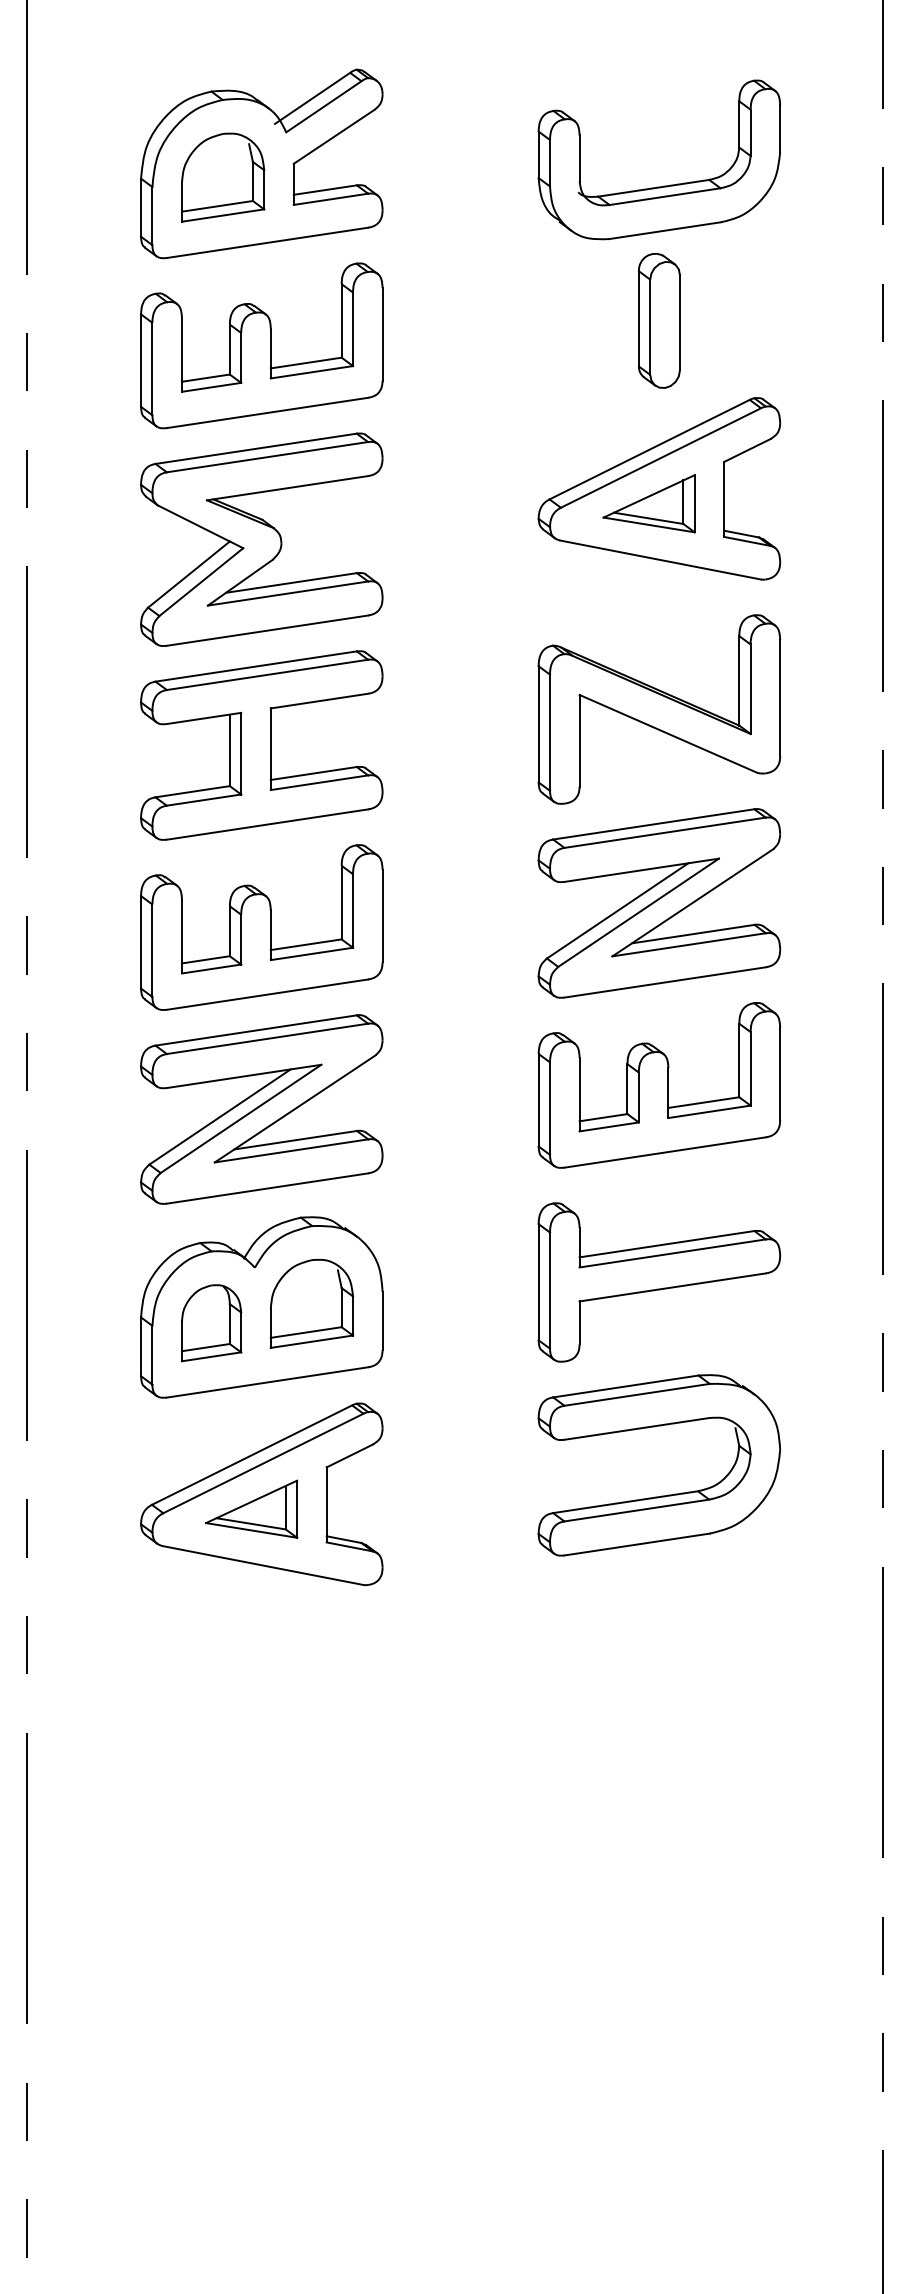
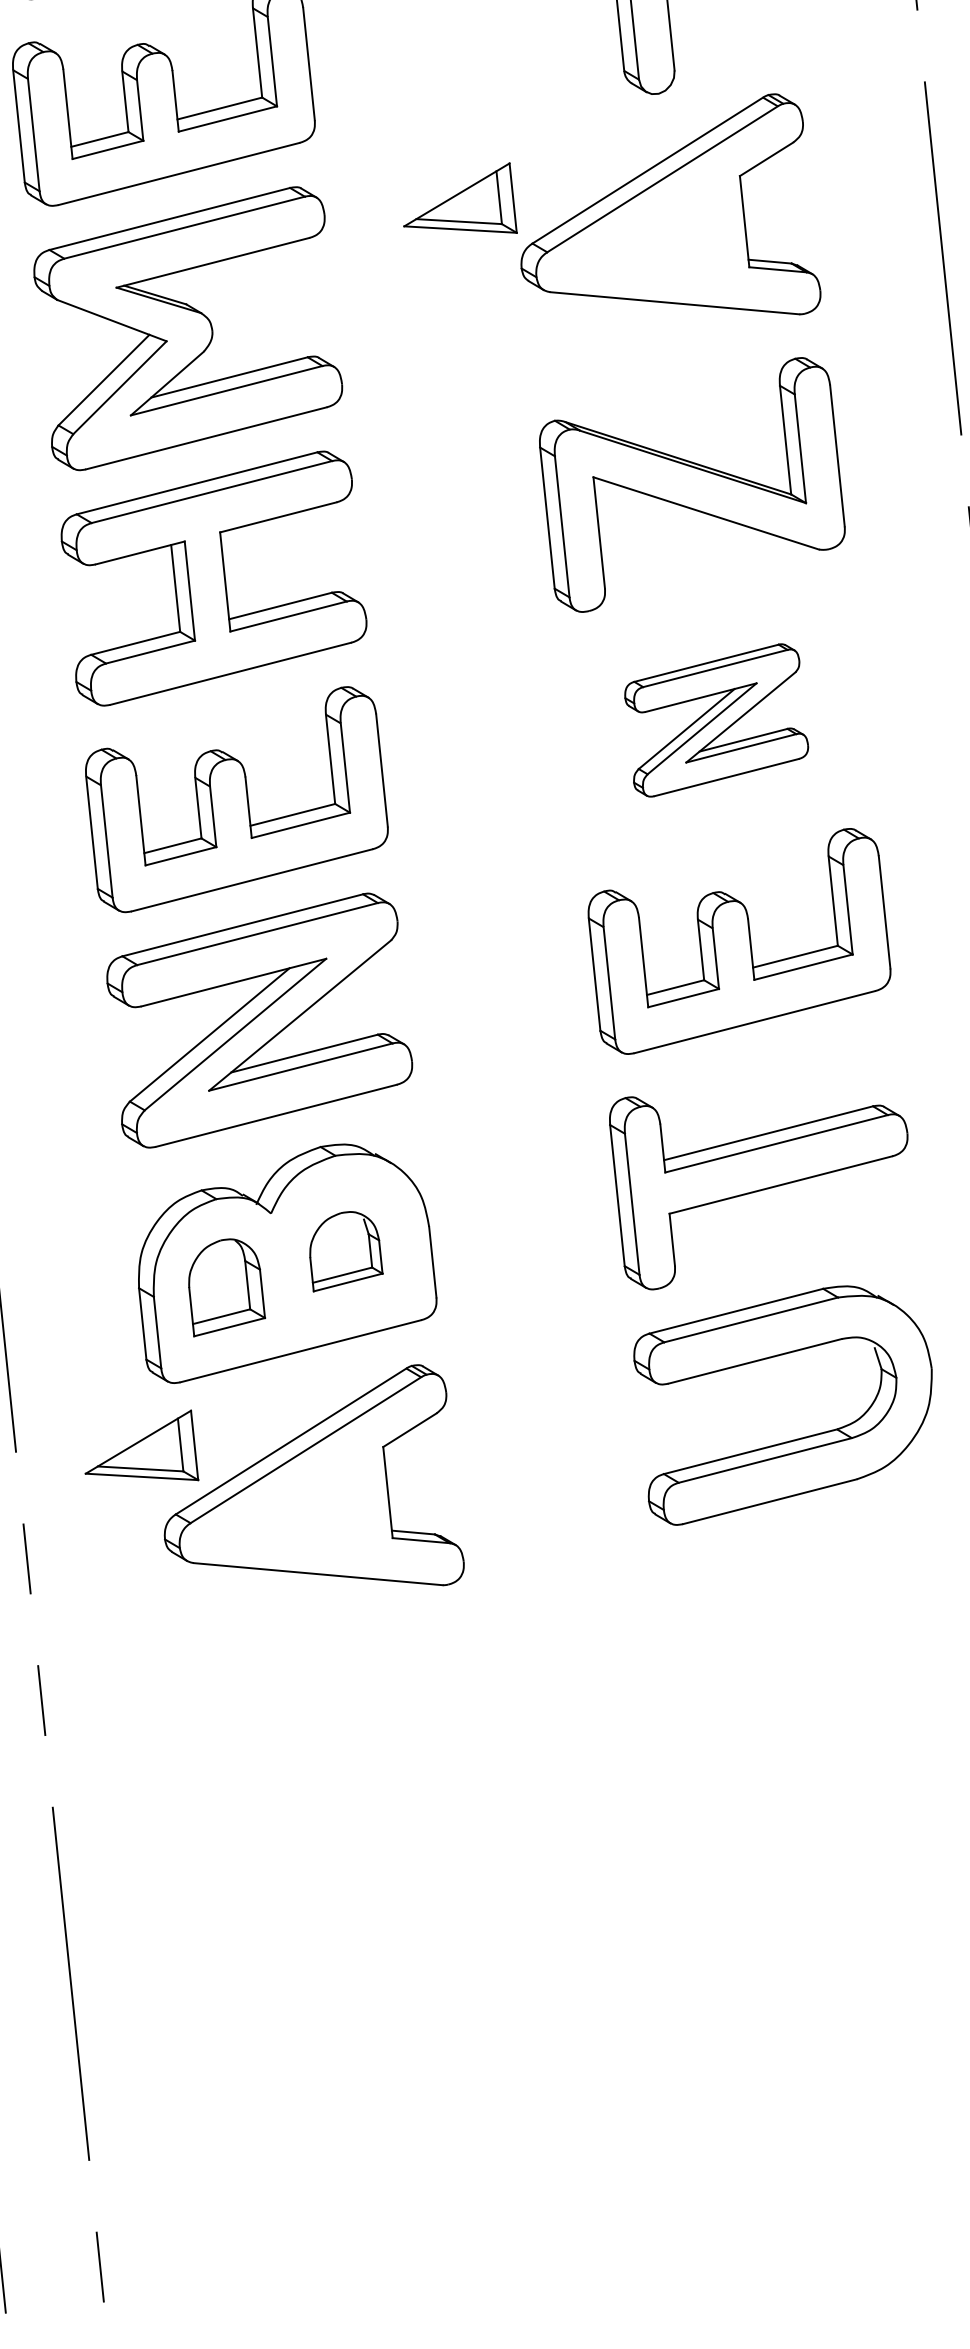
part: (648, 503) -> (457, 203), moved
part: (659, 903) -> (716, 720), size x0.6
part: (311, 1303) -> (344, 1249), size x0.7
part: (251, 1508) -> (139, 1450), moved

